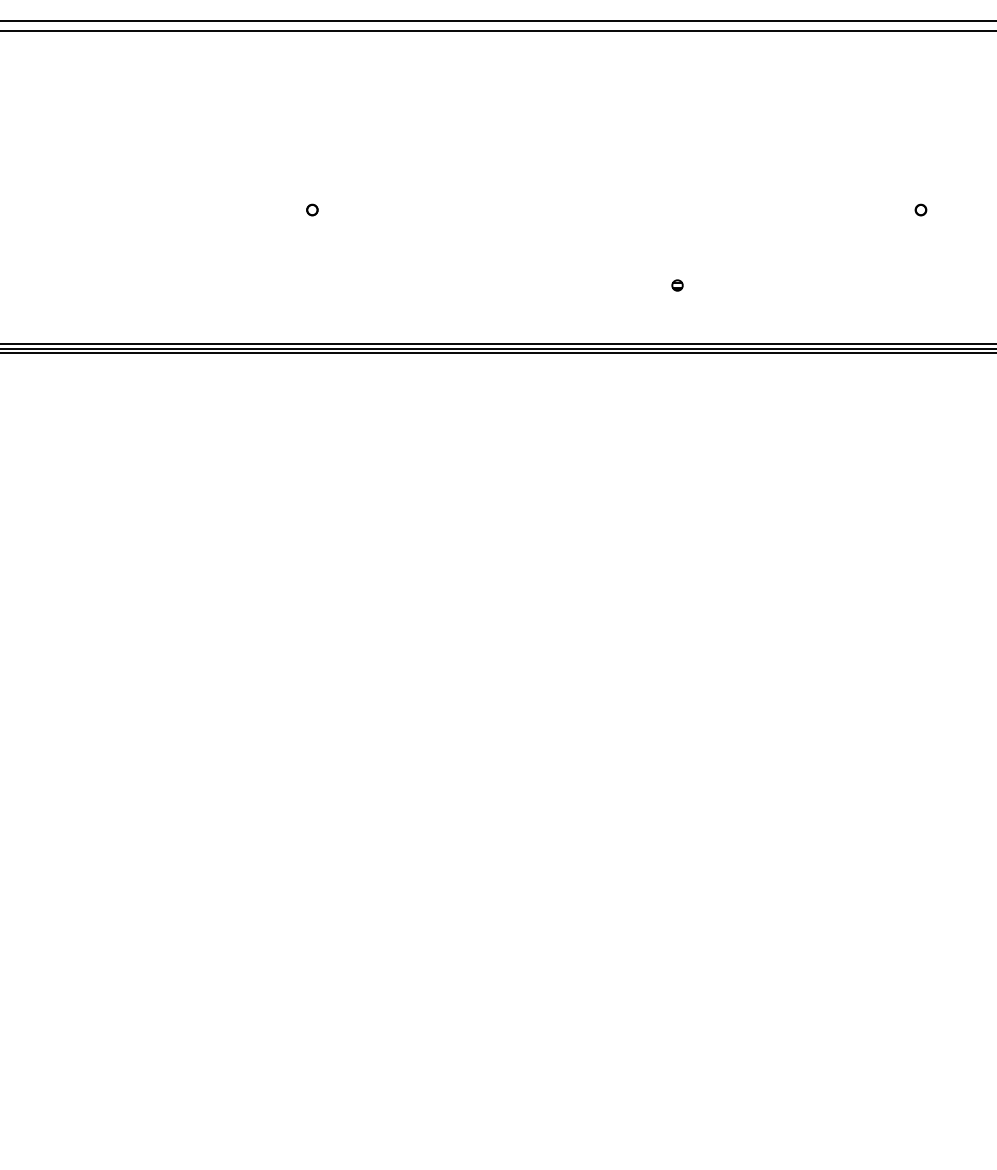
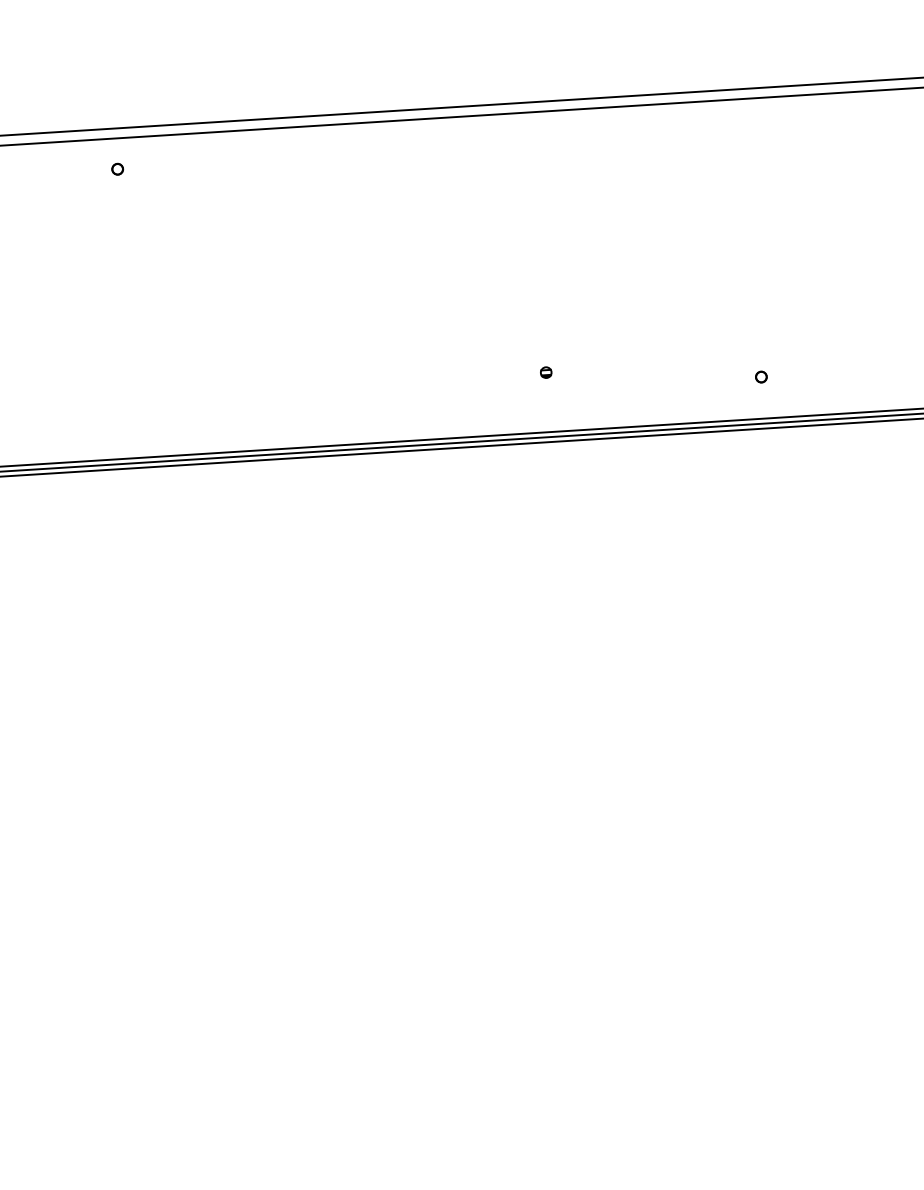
part: (312, 209) -> (117, 168), moved
part: (920, 209) -> (760, 376), moved

